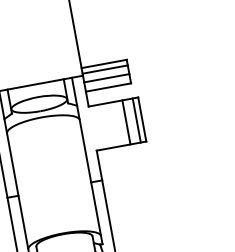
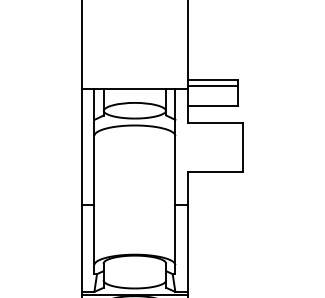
line: (106, 78) -> (212, 96), removed
line: (136, 120) -> (236, 147), removed
line: (126, 122) -> (225, 147), removed

